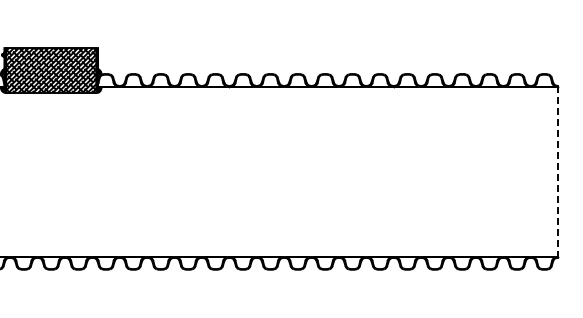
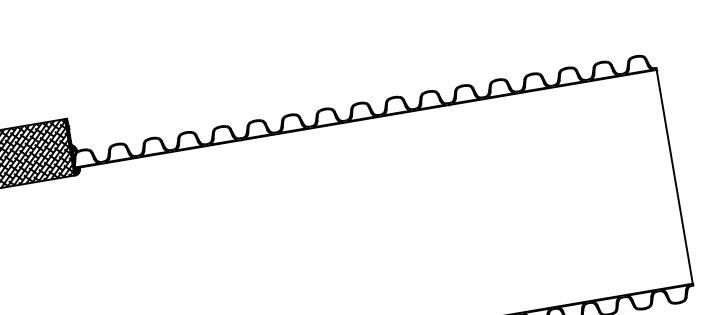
line: (558, 172) -> (675, 177), dashed -> solid

